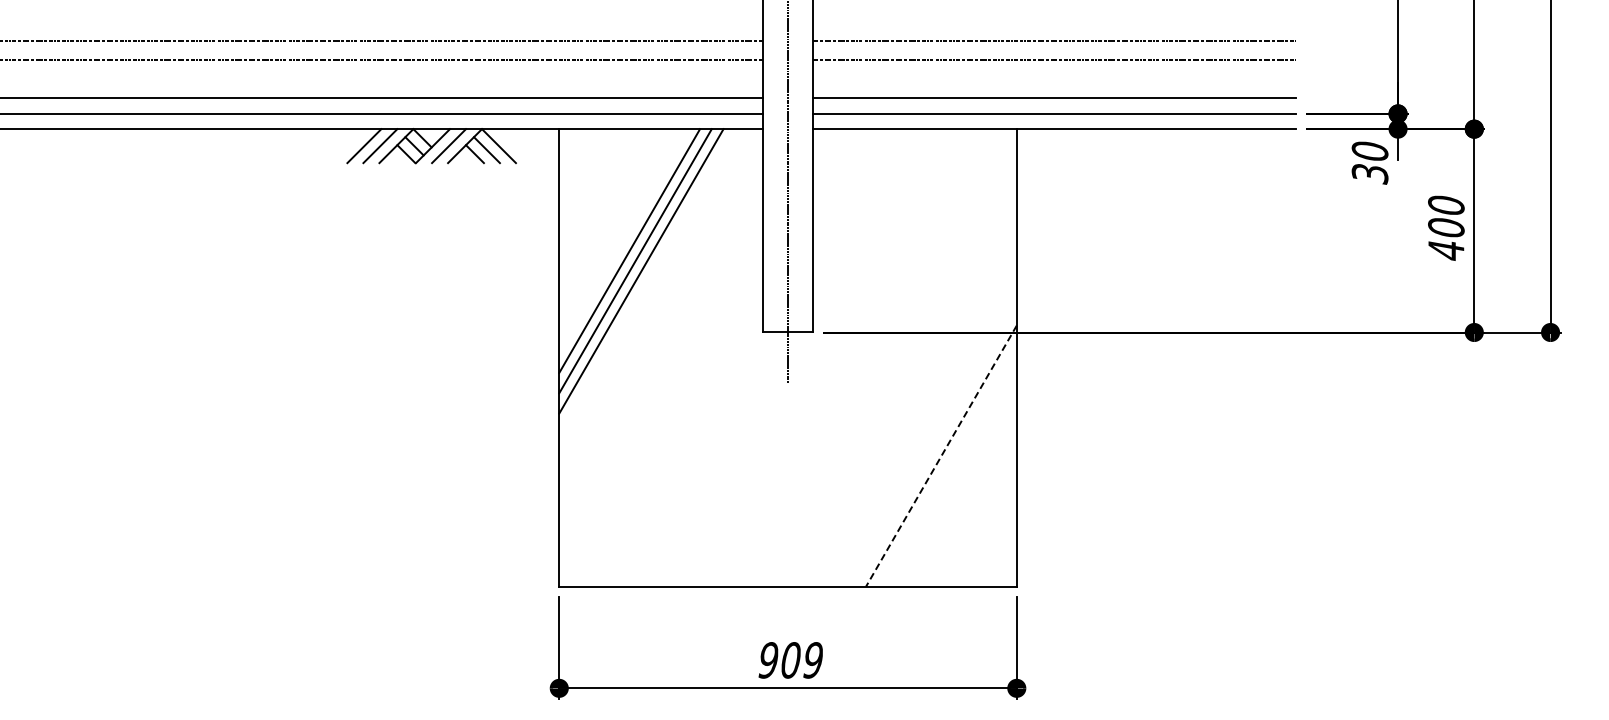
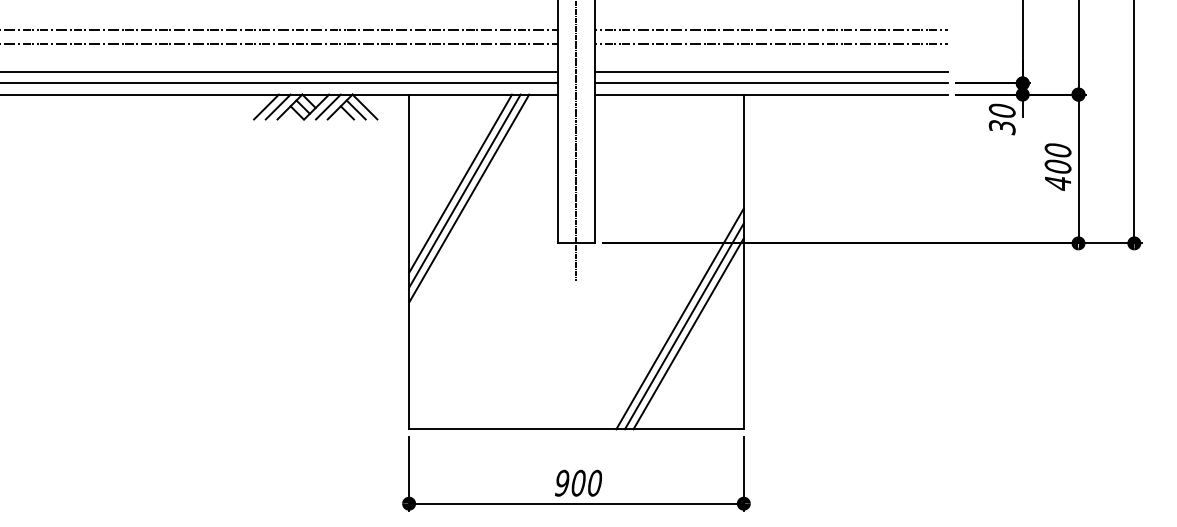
line: (929, 435) -> (679, 318), added
line: (935, 445) -> (684, 326), added
line: (941, 456) -> (688, 334), dashed -> solid
text: (812, 660) -> (594, 483), 909 -> 900

